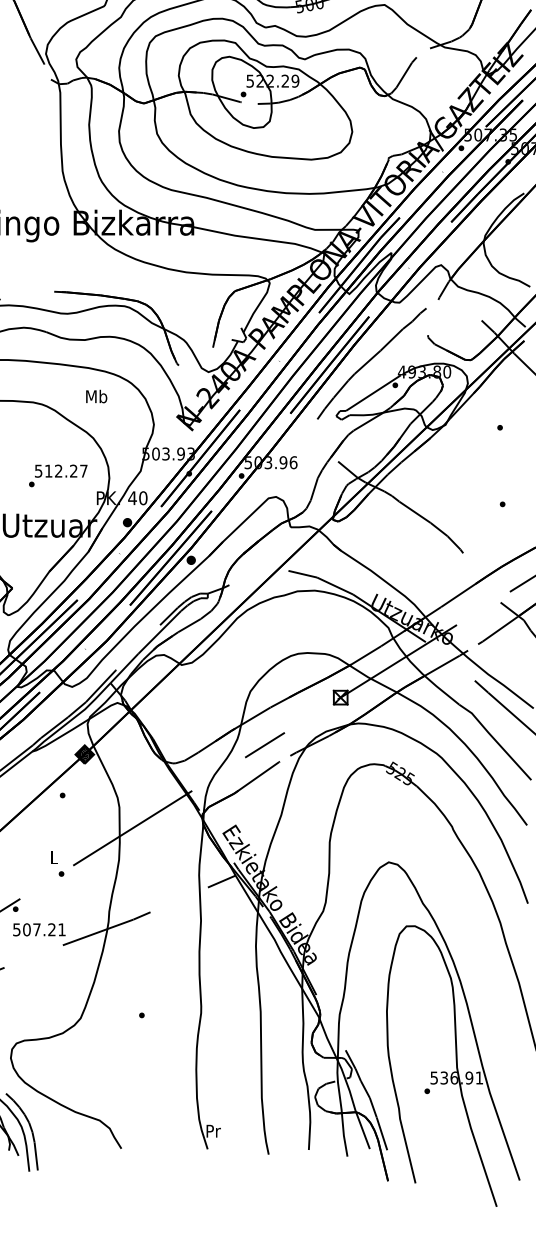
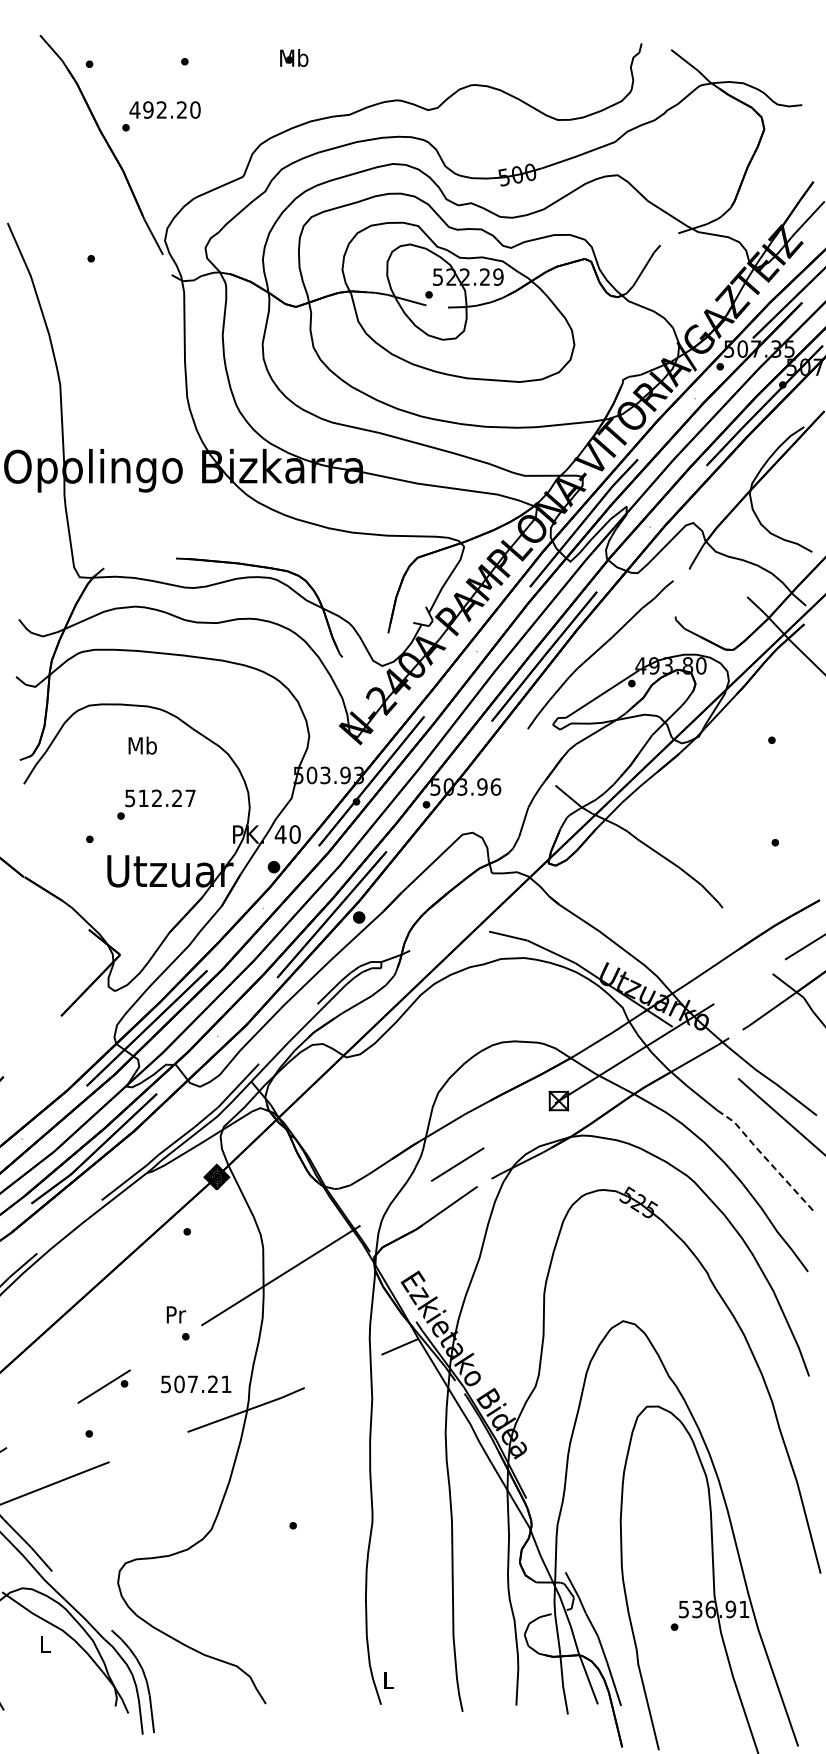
text: (96, 396) -> (142, 745), moved
text: (58, 475) -> (156, 804), moved
line: (496, 740) -> (766, 1158), solid -> dashed
text: (54, 857) -> (176, 1314), L -> Pr
text: (39, 929) -> (196, 1384), moved
text: (213, 1131) -> (388, 1680), Pr -> L

